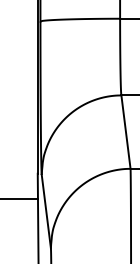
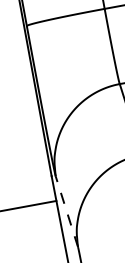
line: (46, 211) -> (67, 211), solid -> dashed

